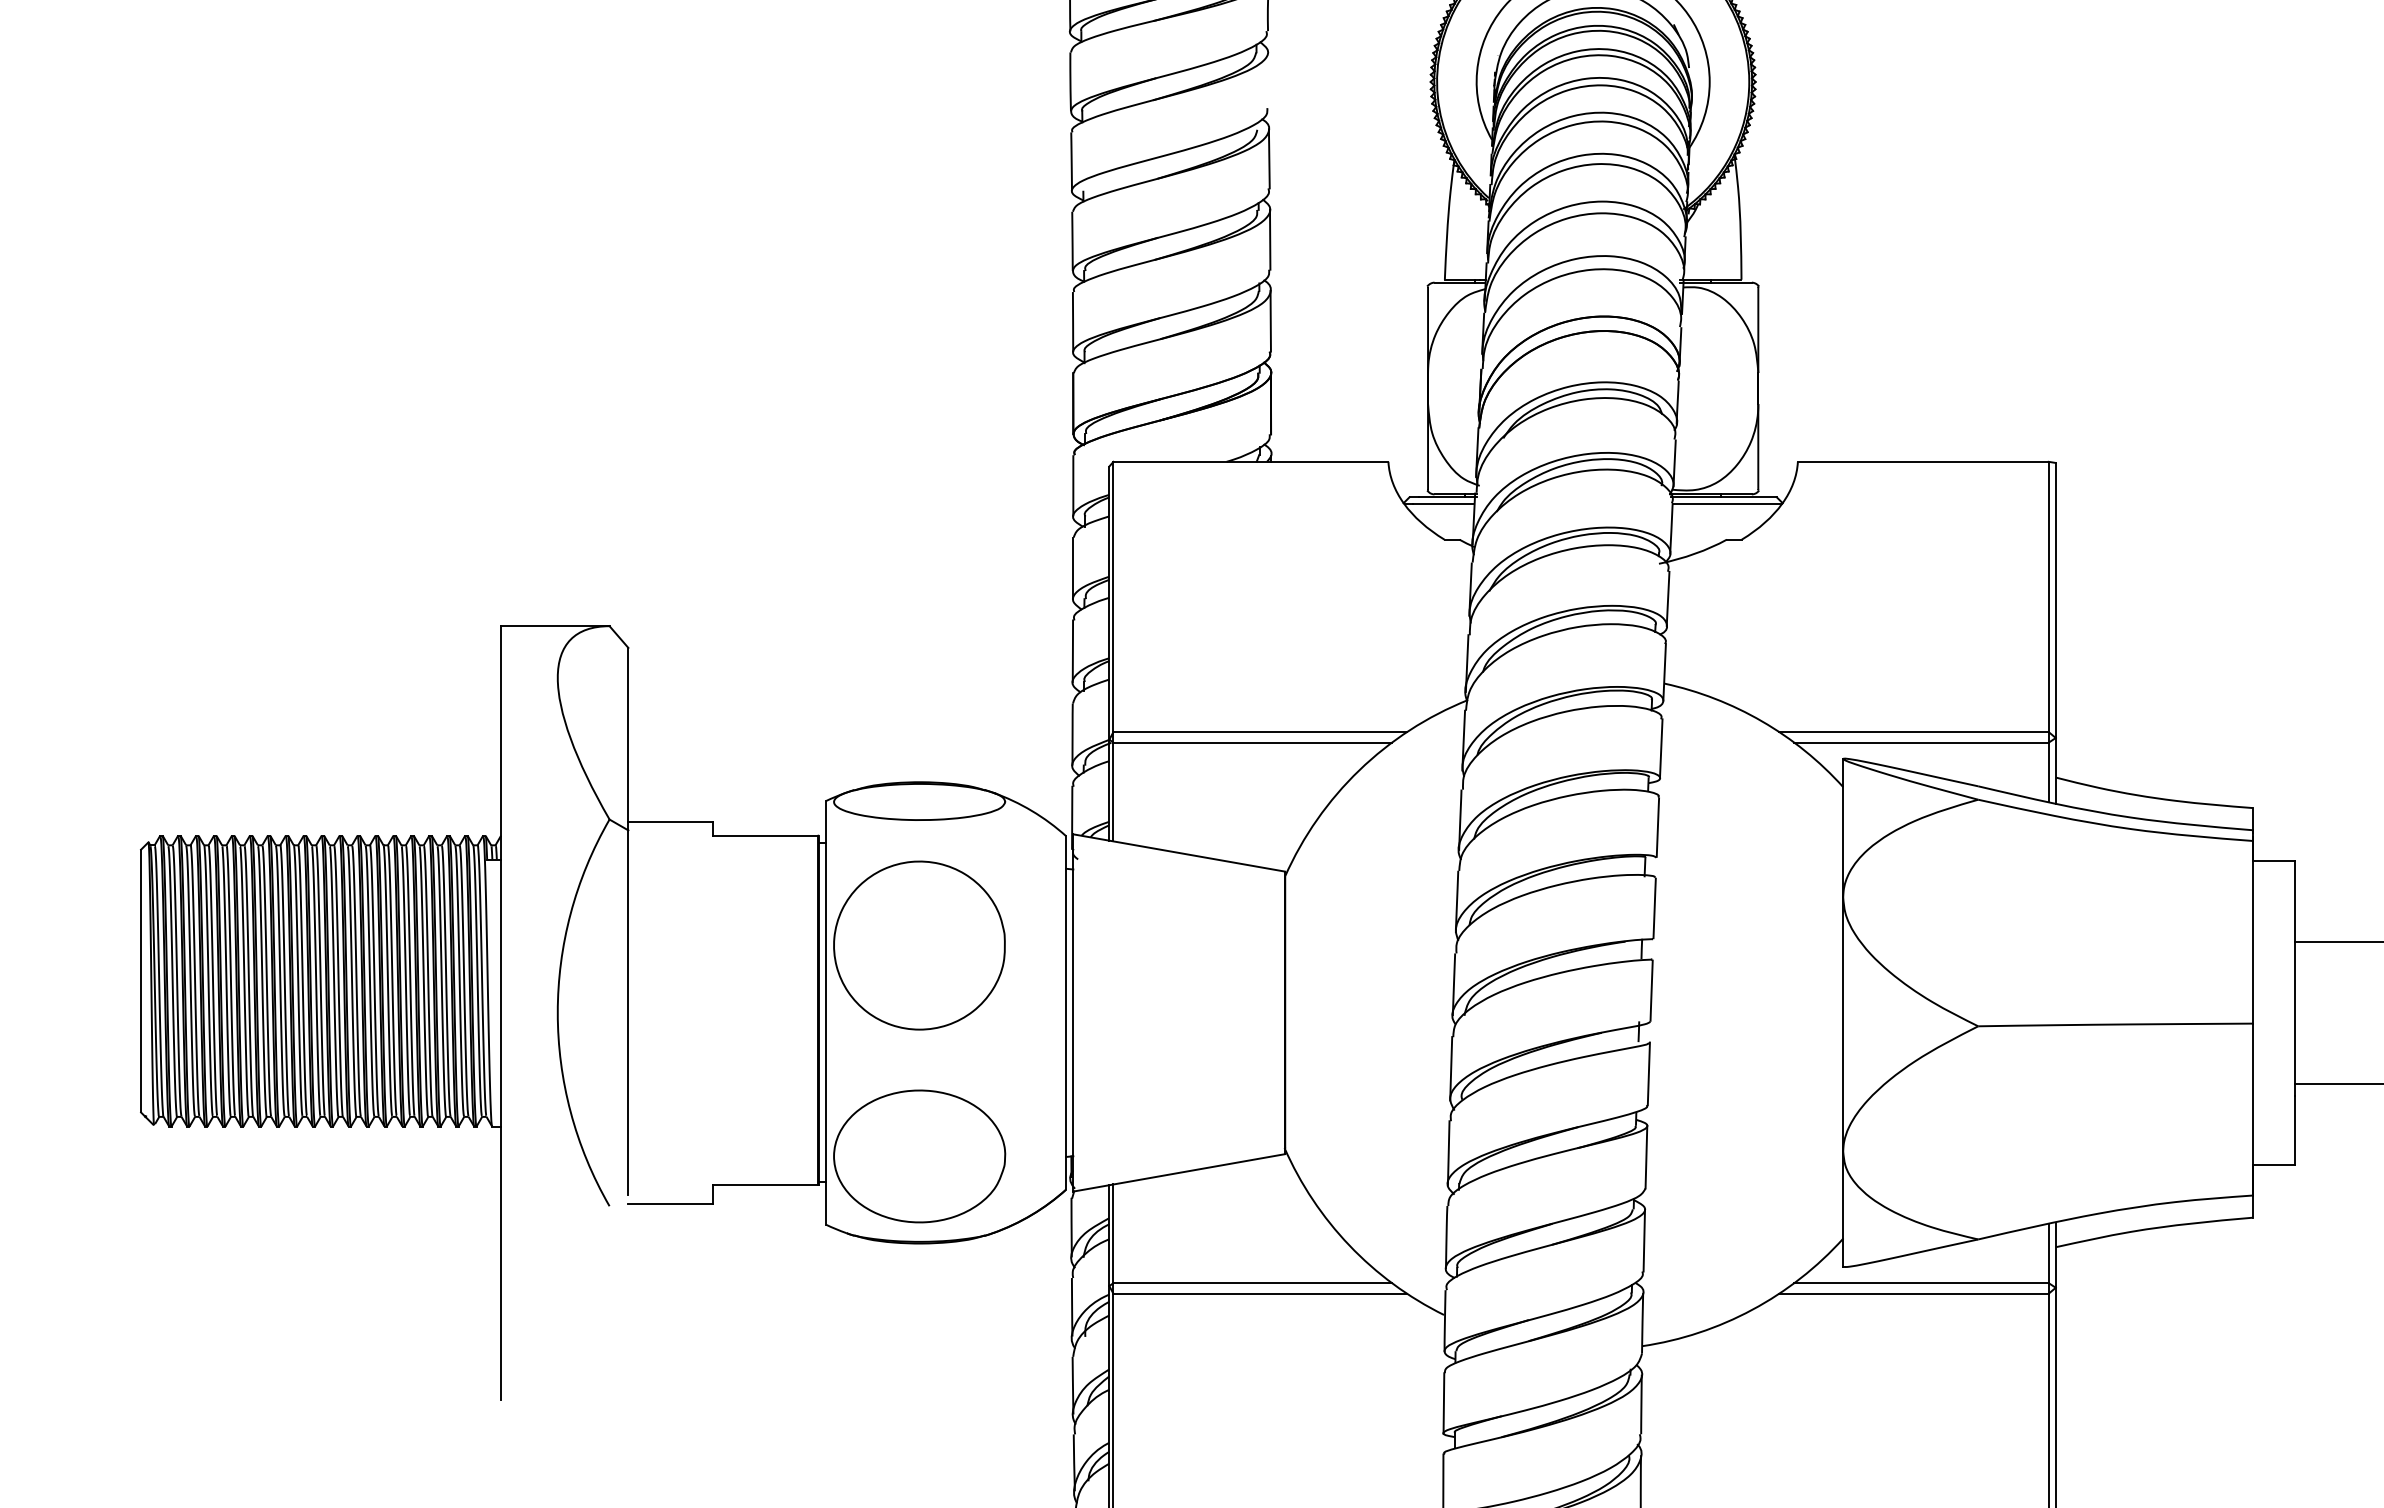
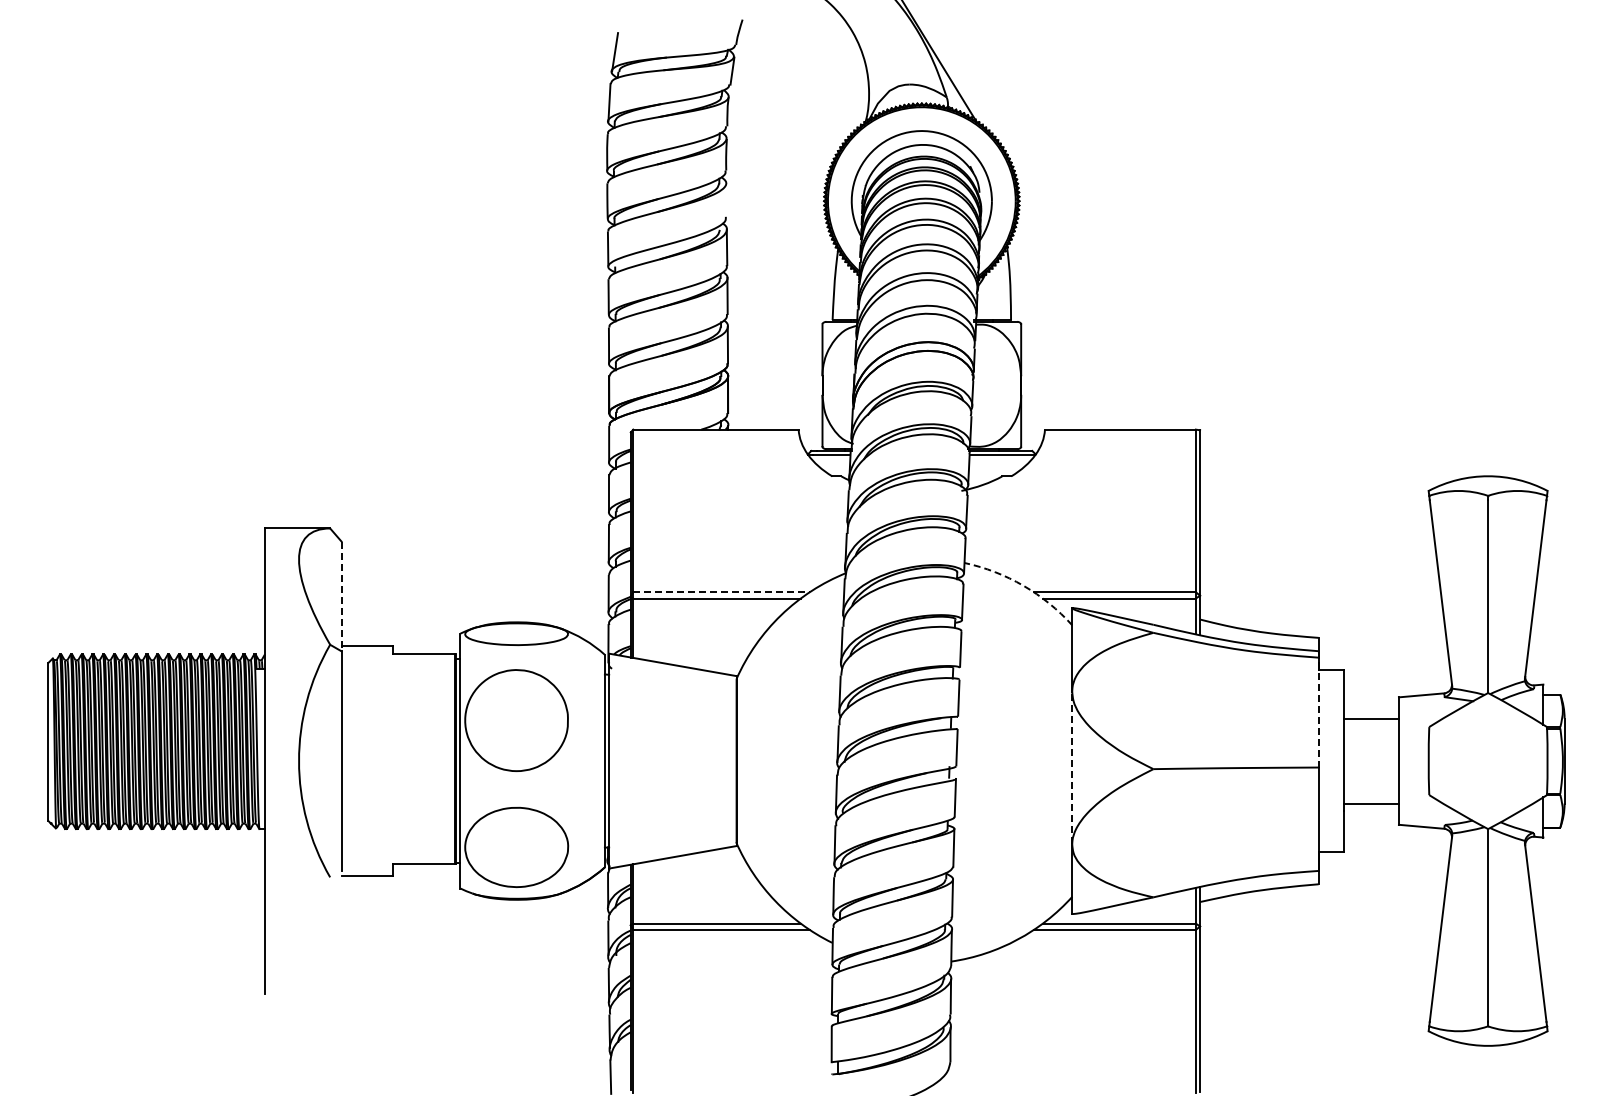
arc: (1762, 720) -> (1023, 585), solid -> dashed
line: (1261, 732) -> (722, 592), solid -> dashed
line: (628, 739) -> (341, 596), solid -> dashed
line: (2252, 932) -> (1318, 712), solid -> dashed
line: (1843, 1023) -> (1072, 767), solid -> dashed

